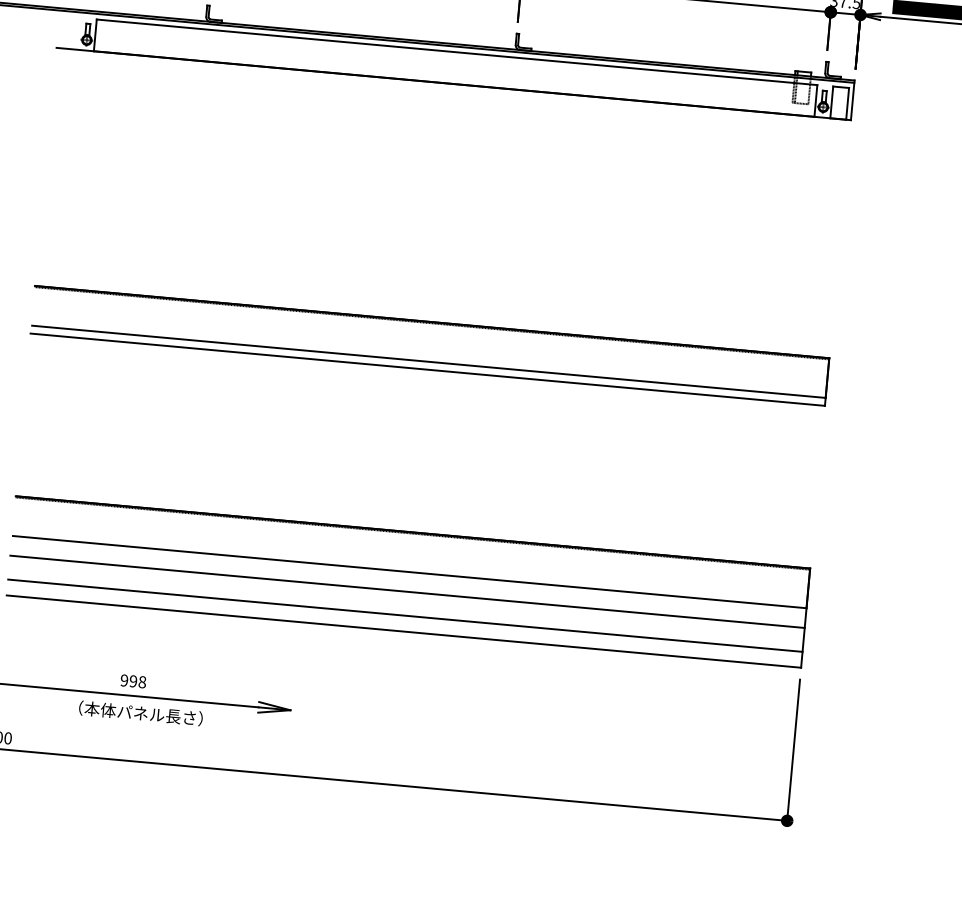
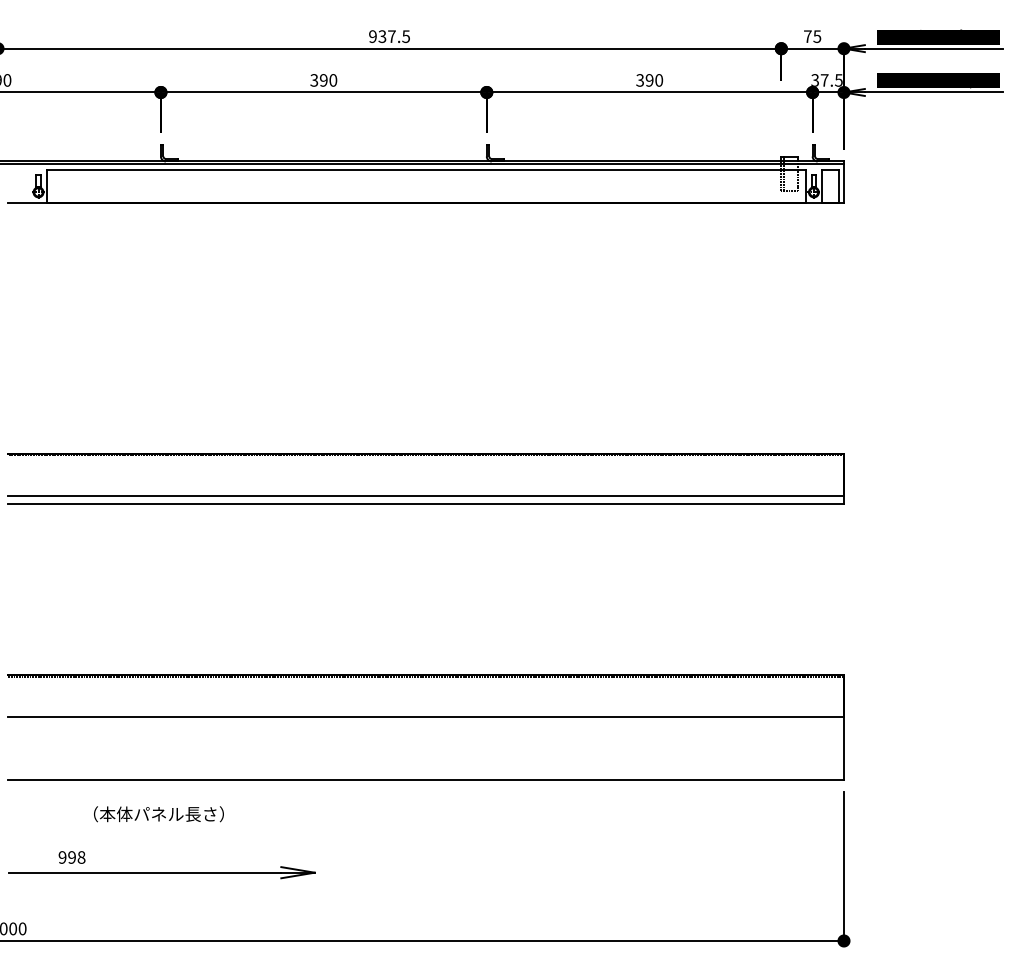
line: (407, 591) -> (425, 737), removed
line: (405, 616) -> (425, 763), removed
text: (132, 681) -> (71, 857), moved
text: (140, 713) -> (158, 814), moved

